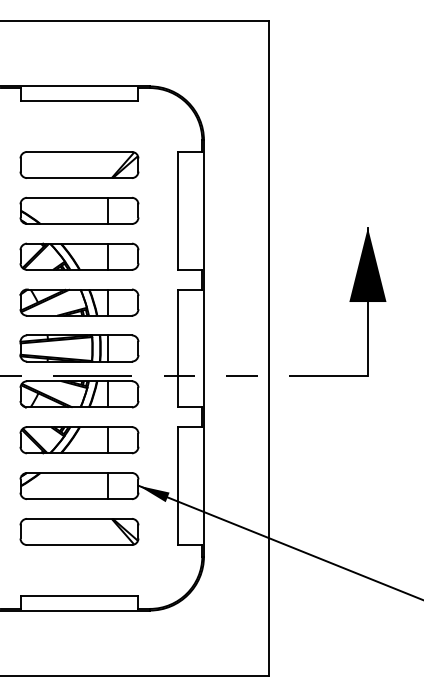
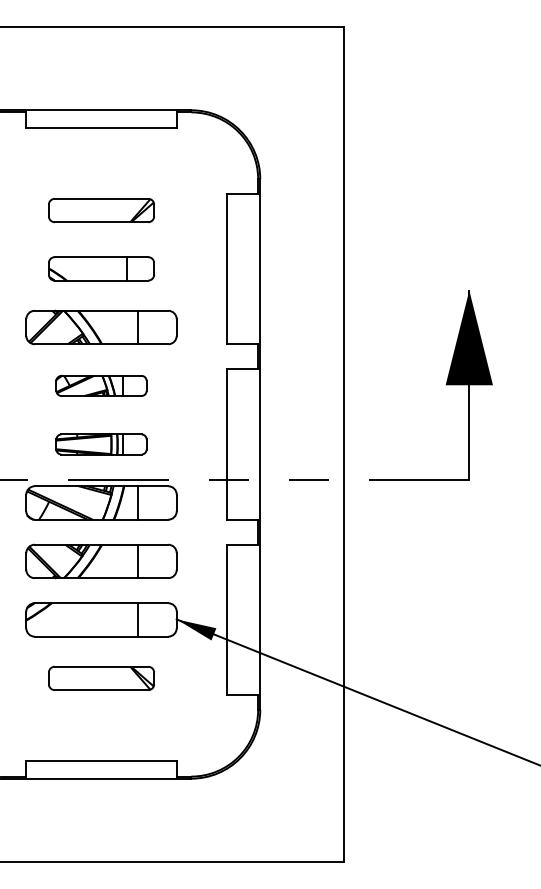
part: (79, 164) -> (101, 209), size x0.7
part: (79, 210) -> (101, 268), size x0.7
part: (79, 302) -> (101, 385), size x0.6
part: (79, 348) -> (101, 444), size x0.6
part: (79, 531) -> (101, 677), size x0.7

